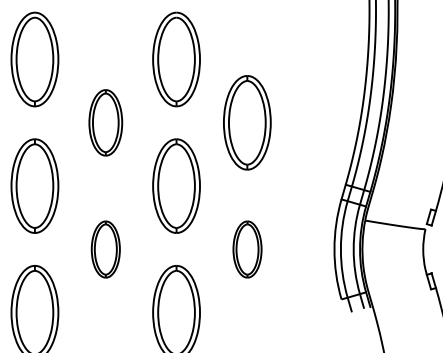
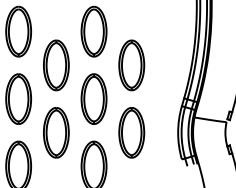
part: (105, 122) -> (56, 65), size x1.43
part: (105, 248) -> (56, 132), size x1.67
part: (246, 248) -> (131, 132), size x1.67

